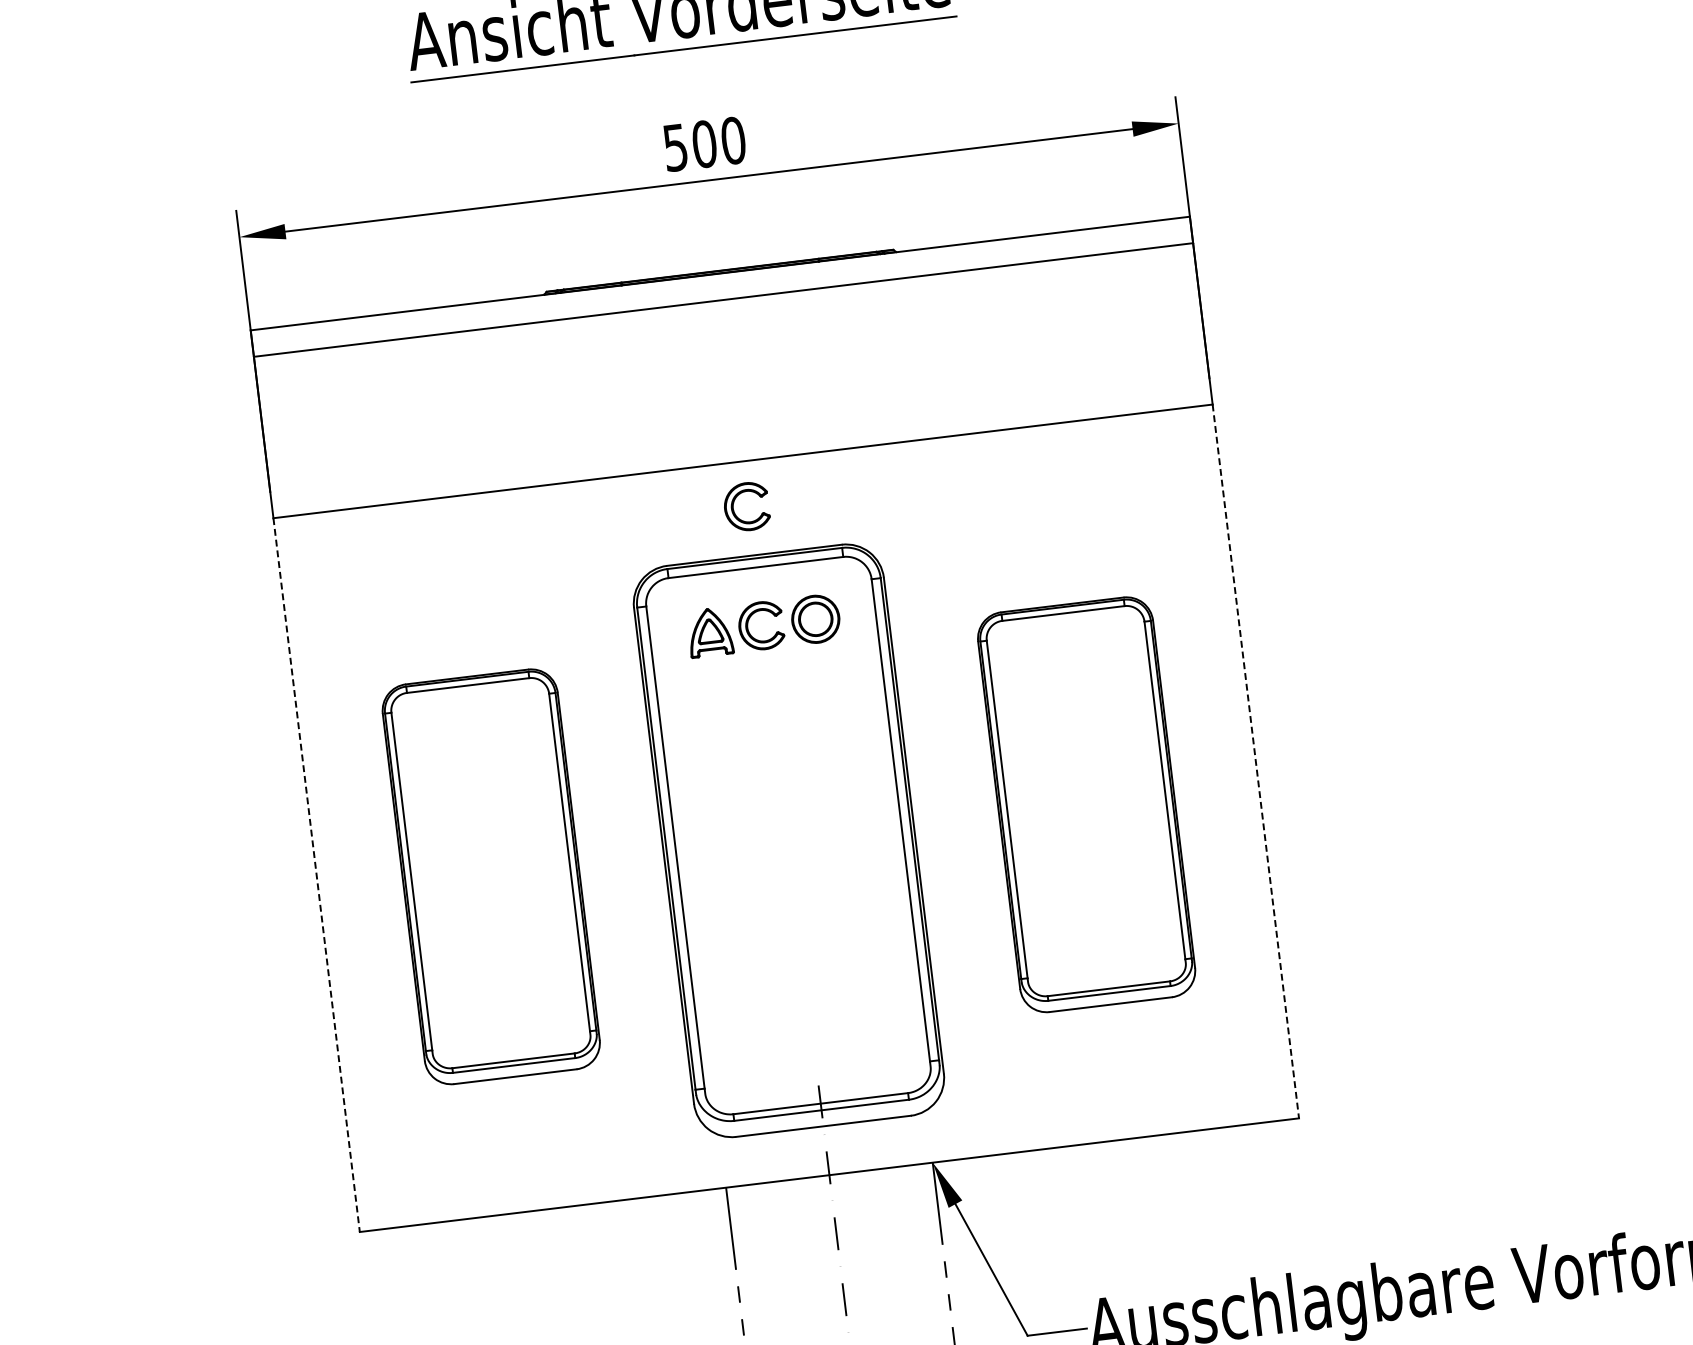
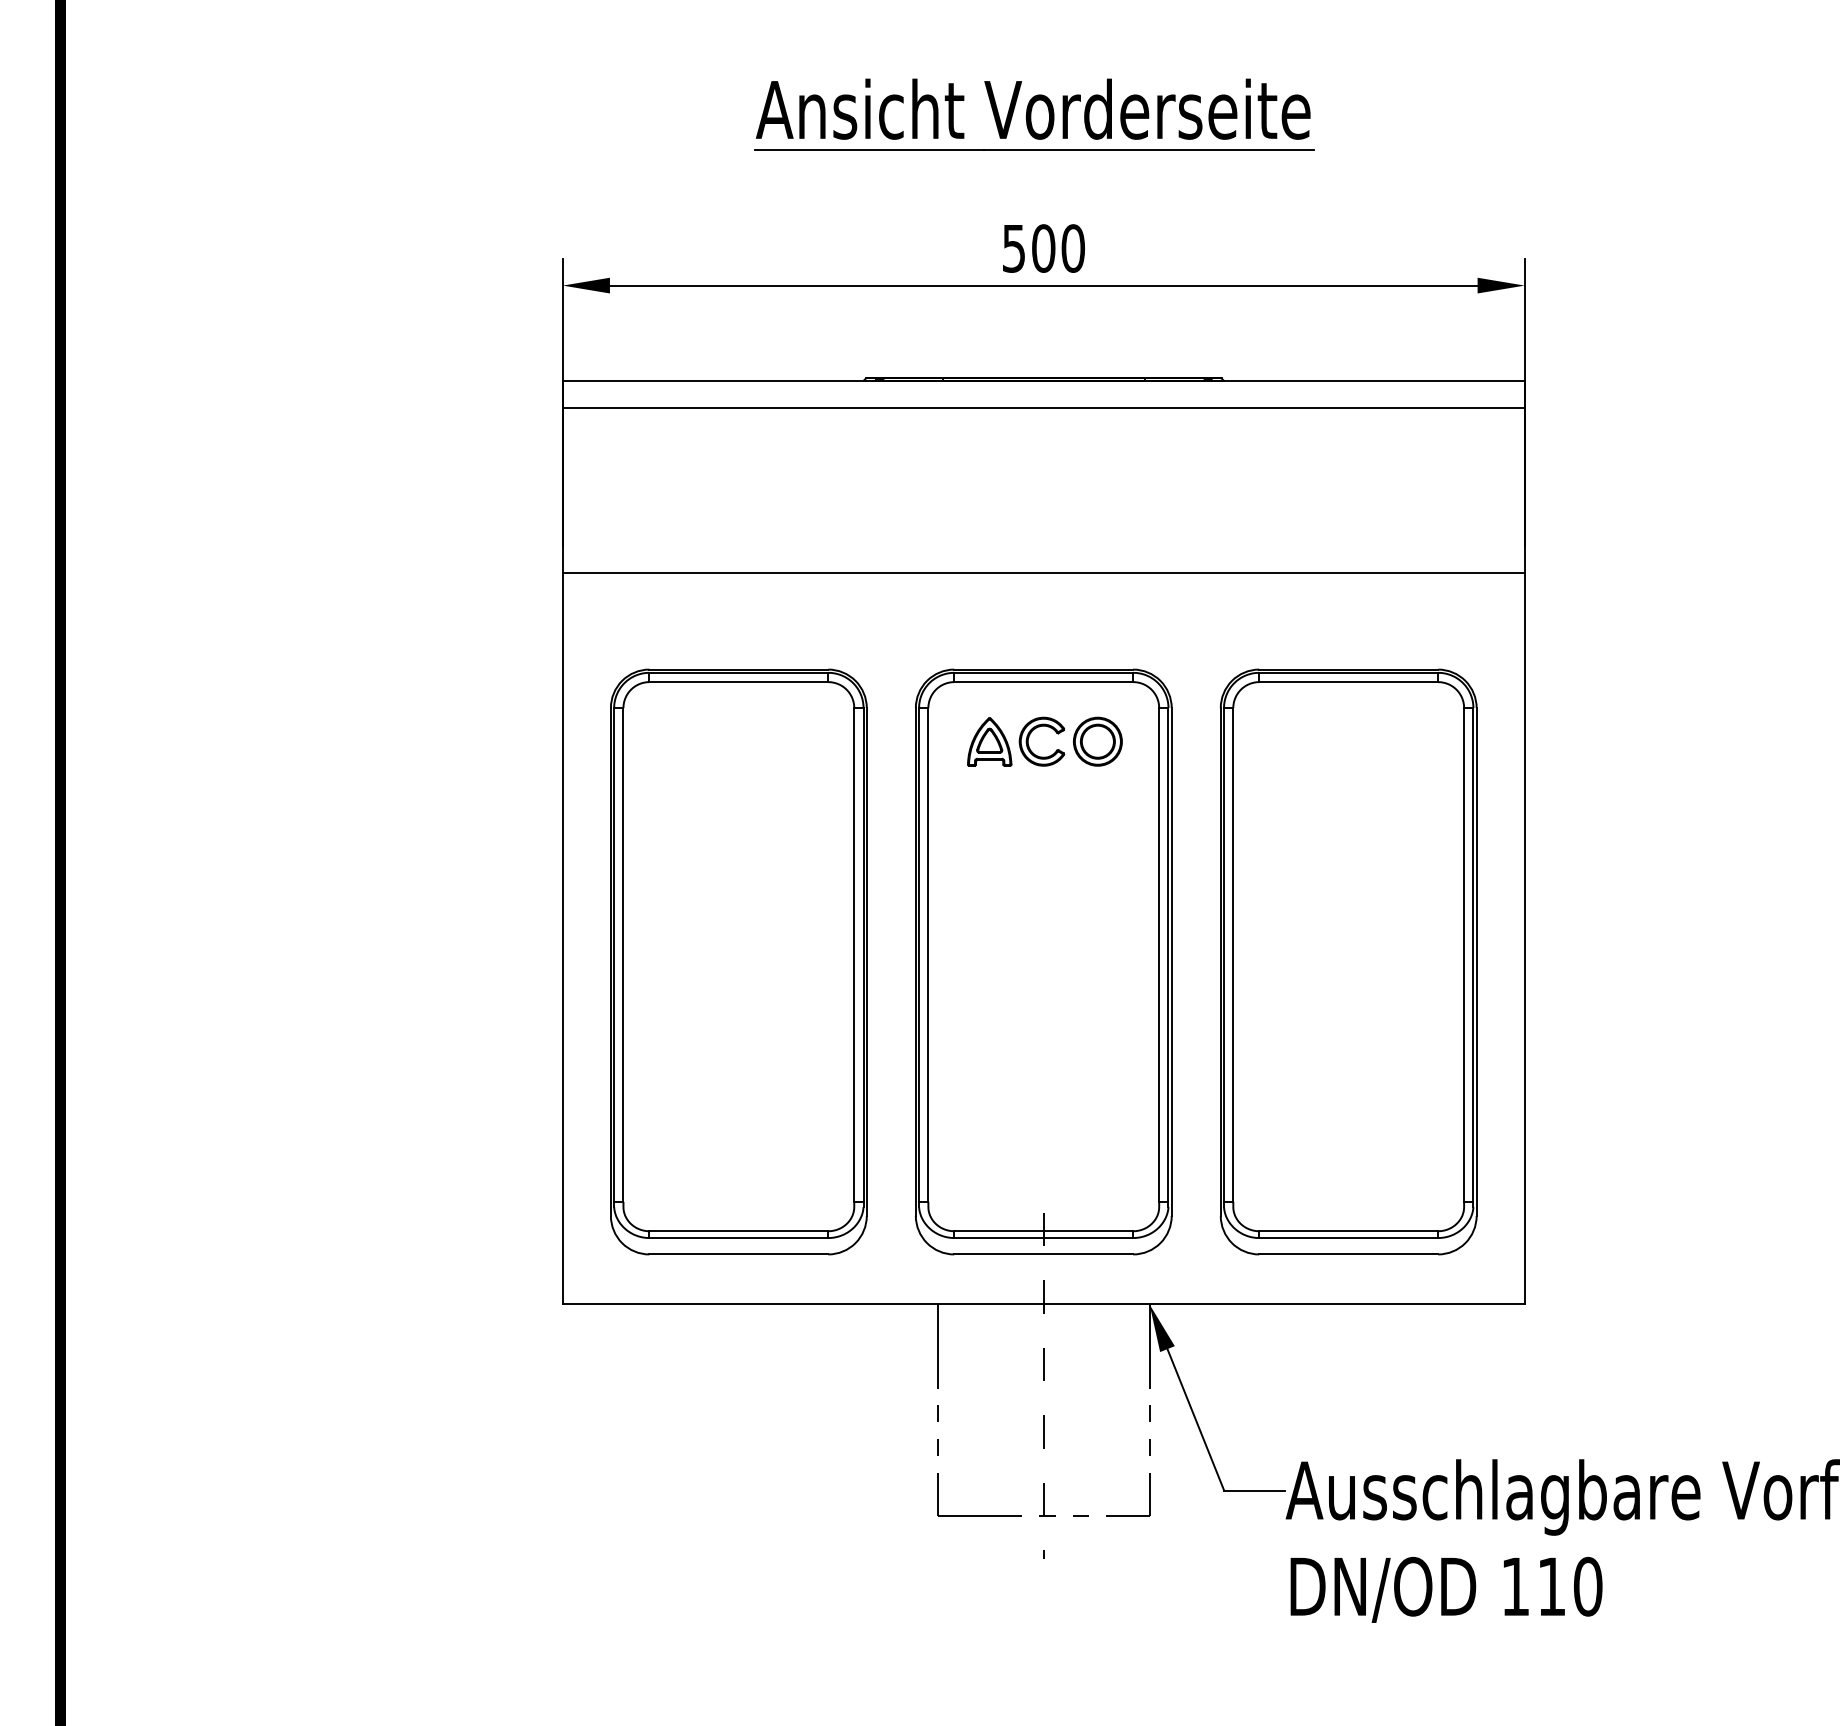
part: (734, 502) -> (1030, 613), removed
line: (1255, 761) -> (1524, 938), dashed -> solid
part: (1086, 804) -> (1348, 961), size x1.43
line: (316, 874) -> (562, 938), dashed -> solid
part: (490, 876) -> (738, 961), size x1.43

